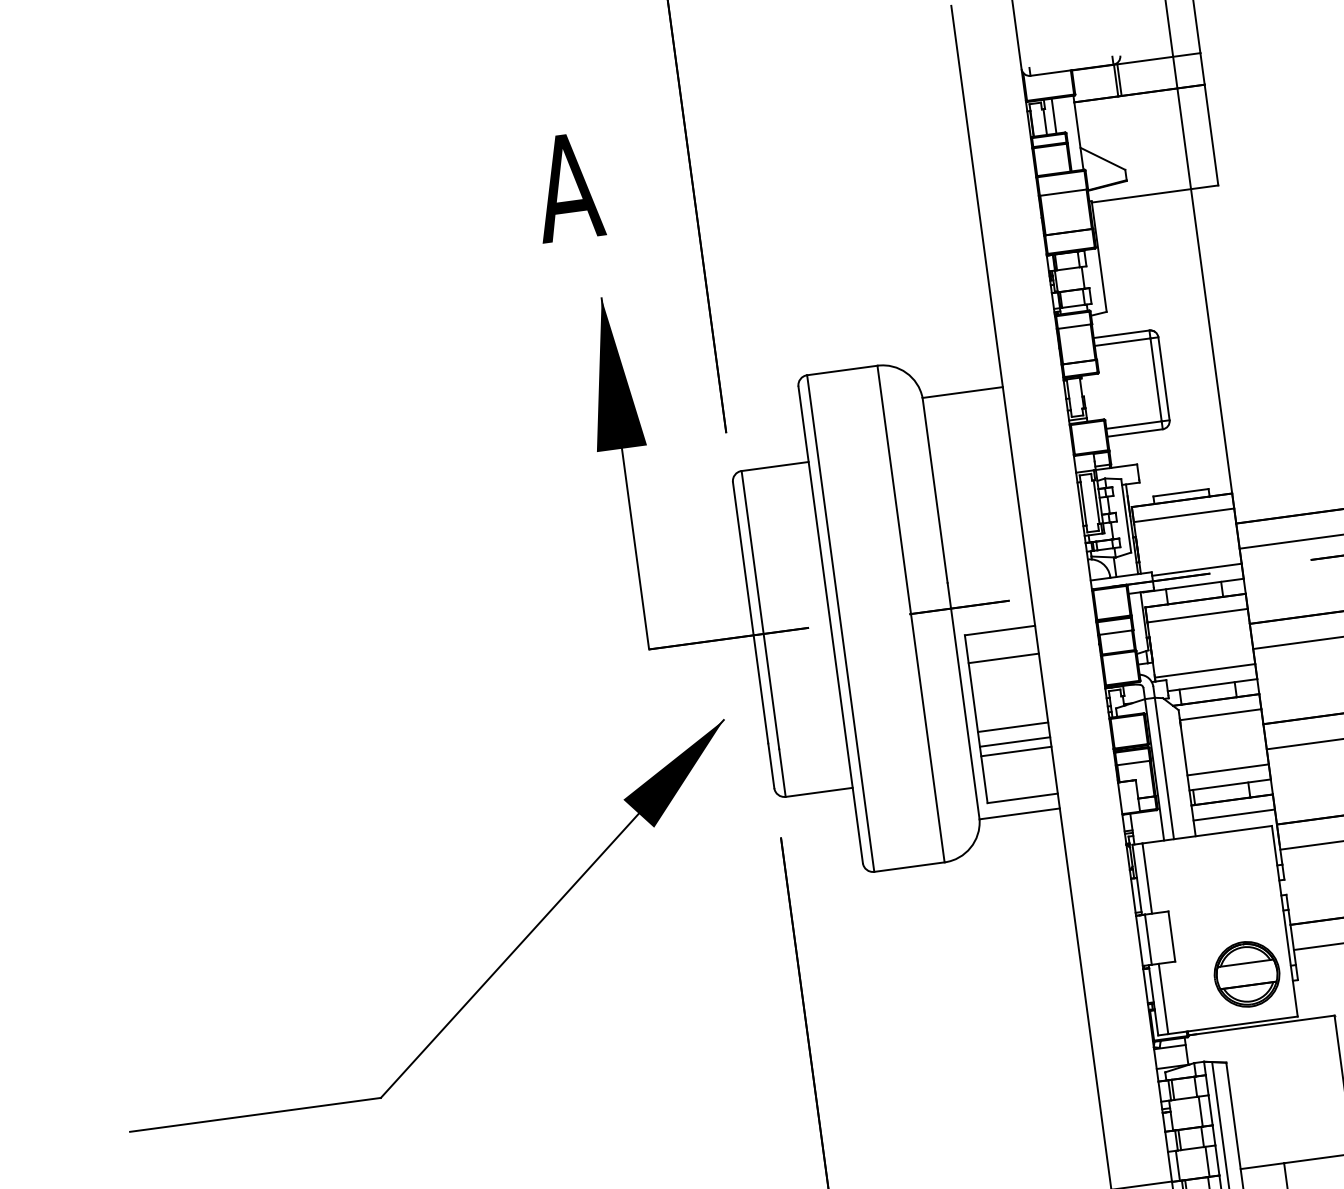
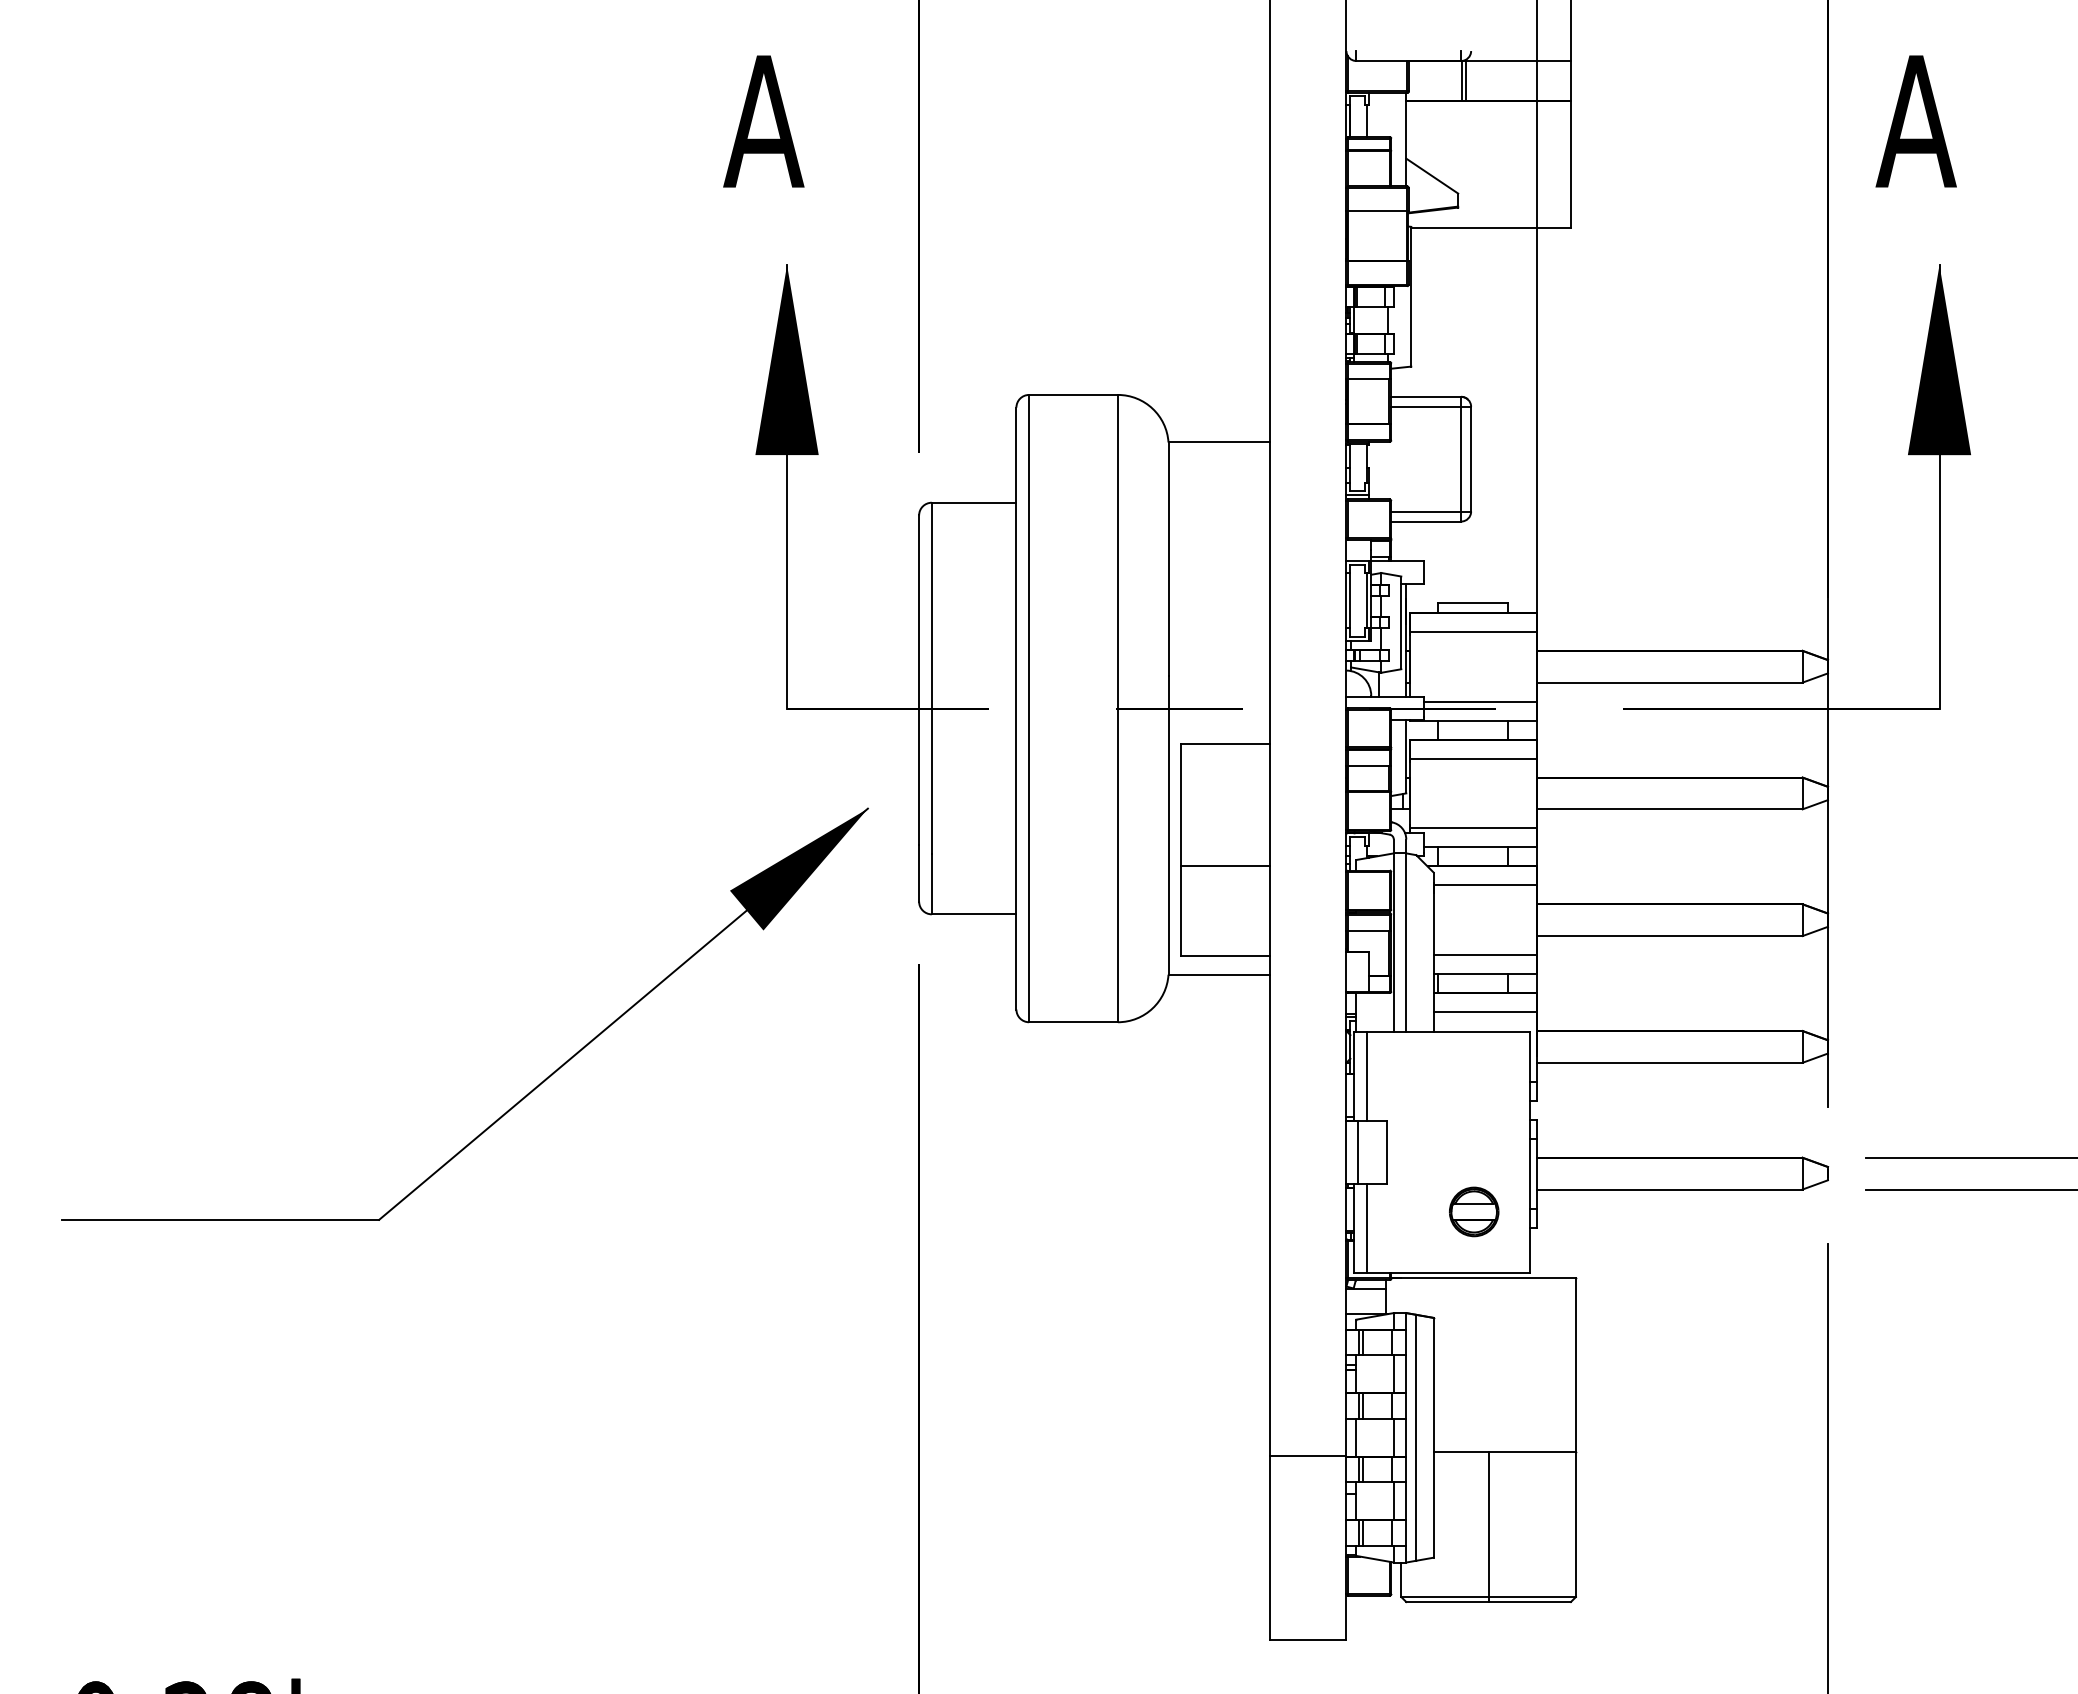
line: (1053, 115) -> (1378, 114), removed
line: (1003, 658) -> (1225, 779), removed
line: (1015, 741) -> (1225, 884), removed
line: (1016, 751) -> (1225, 896), removed
part: (1246, 974) -> (1473, 1211), size x0.6

